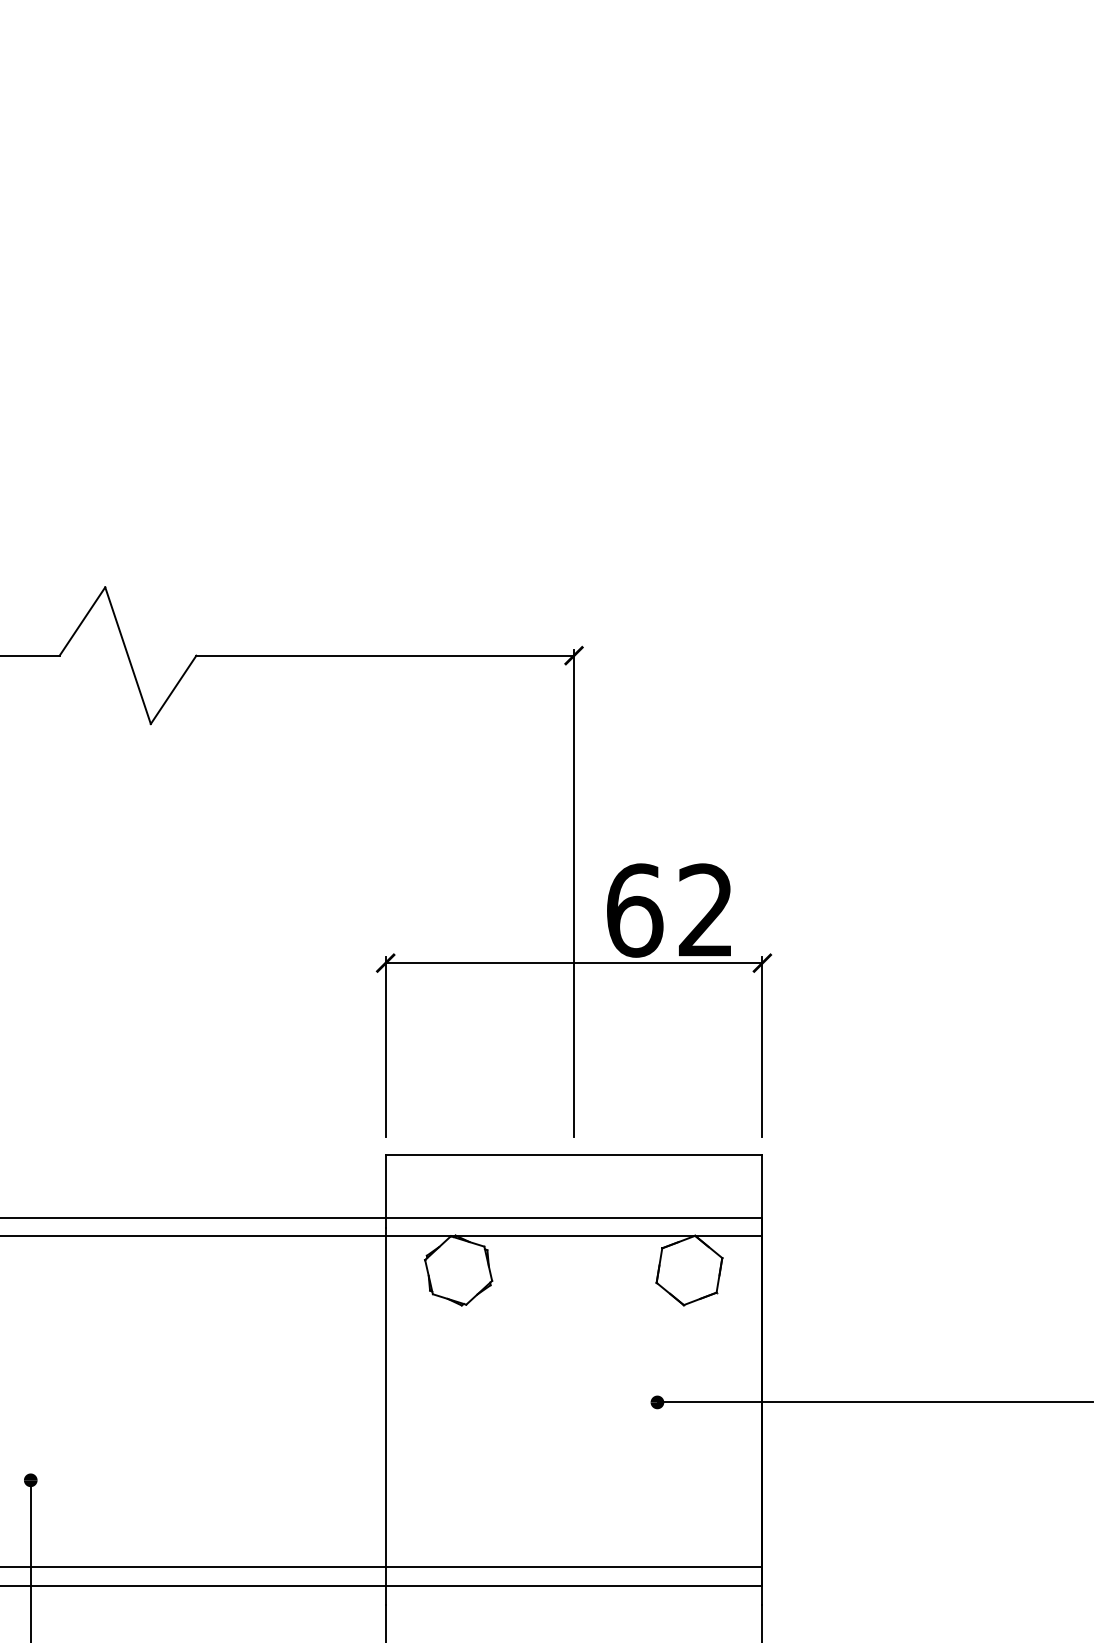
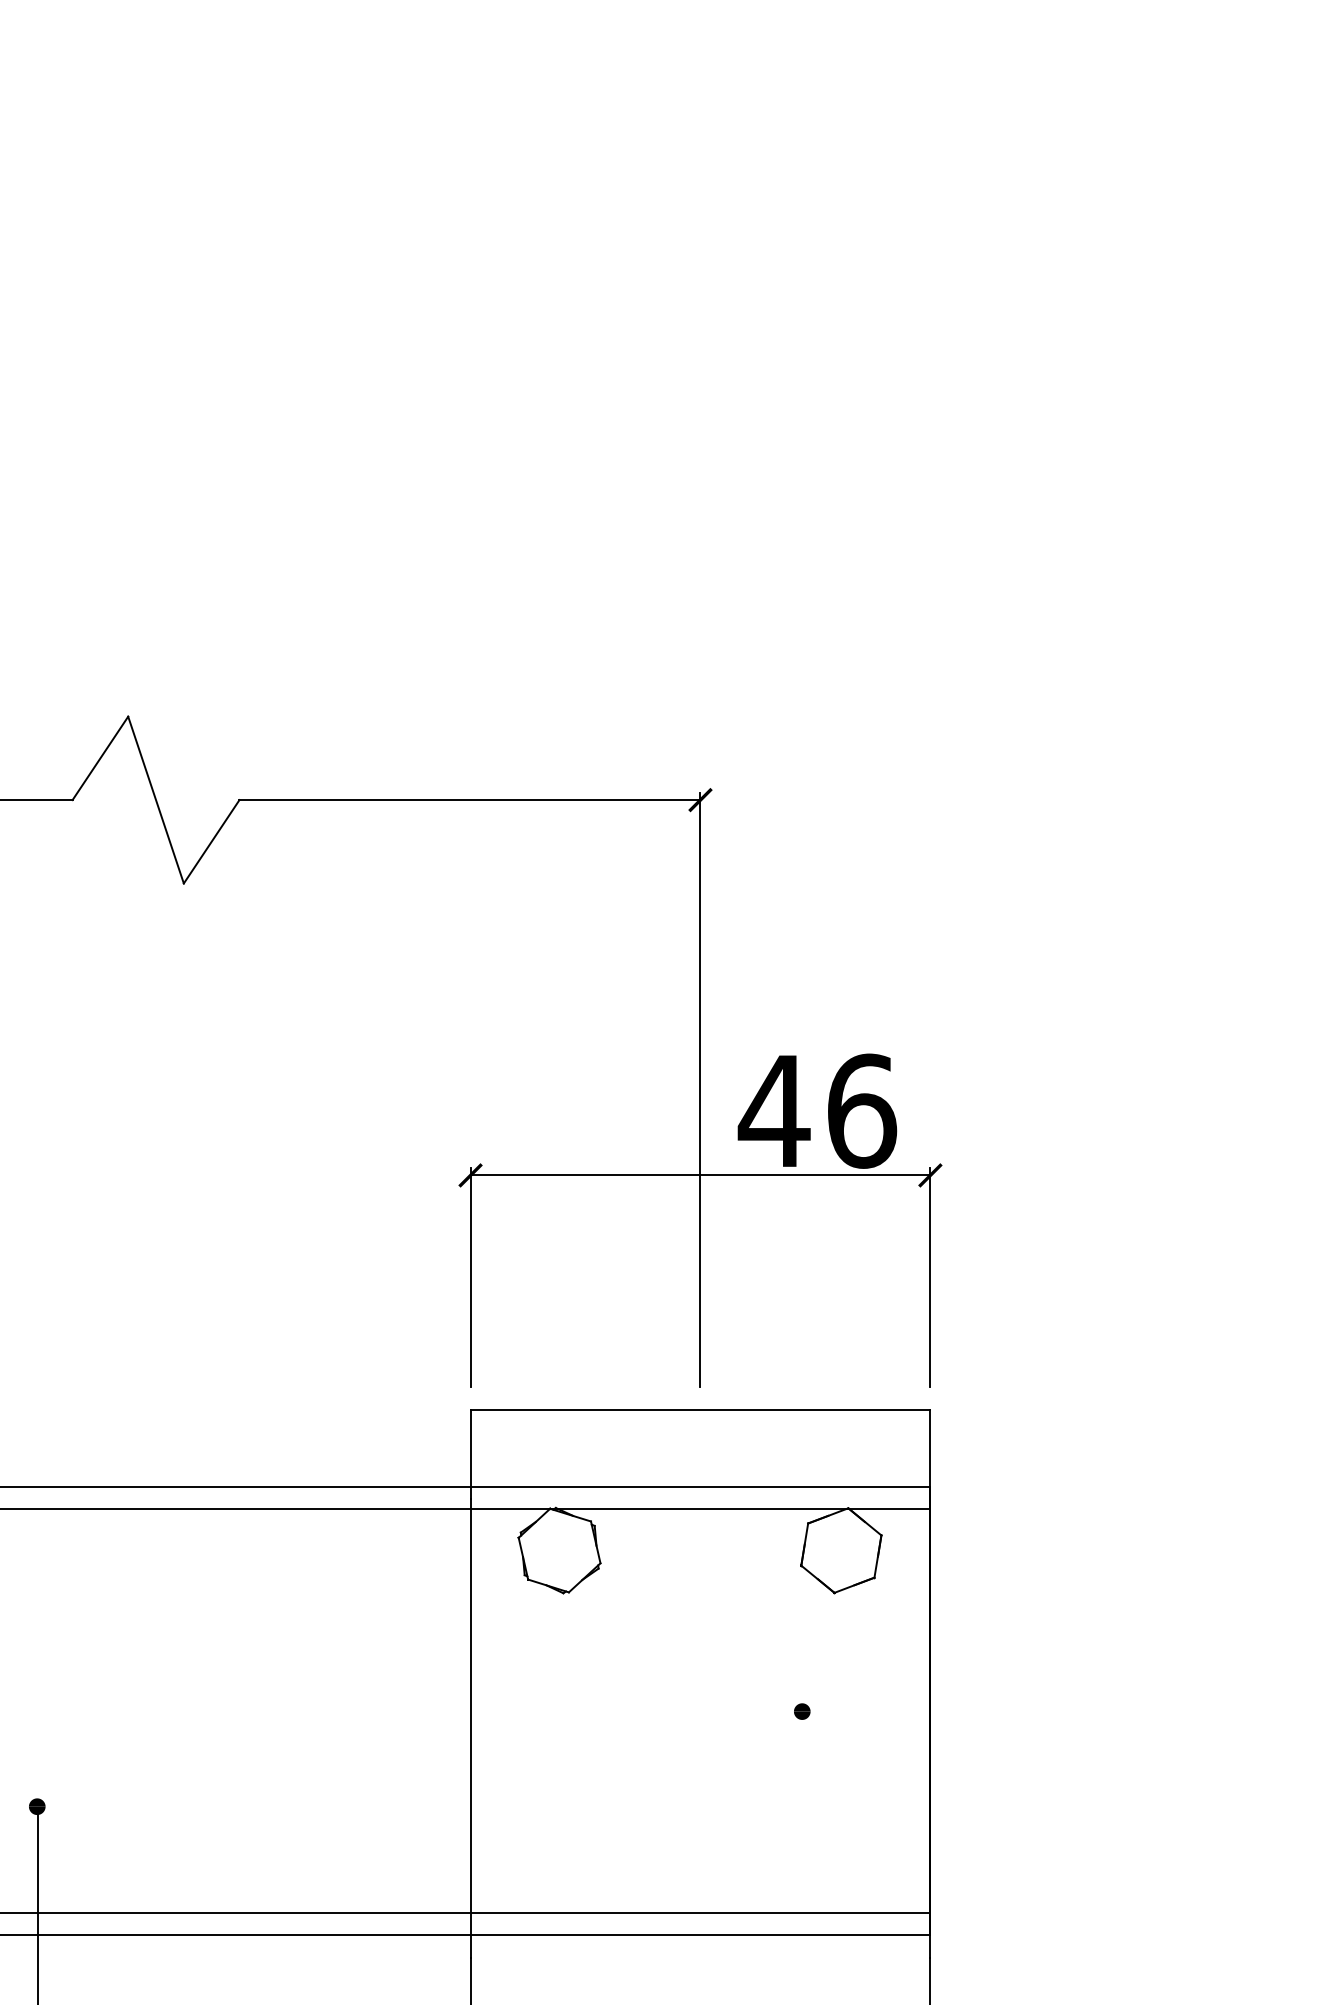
text: (669, 909) -> (817, 1110), 62 -> 46
line: (875, 1402) -> (1068, 1711), removed

